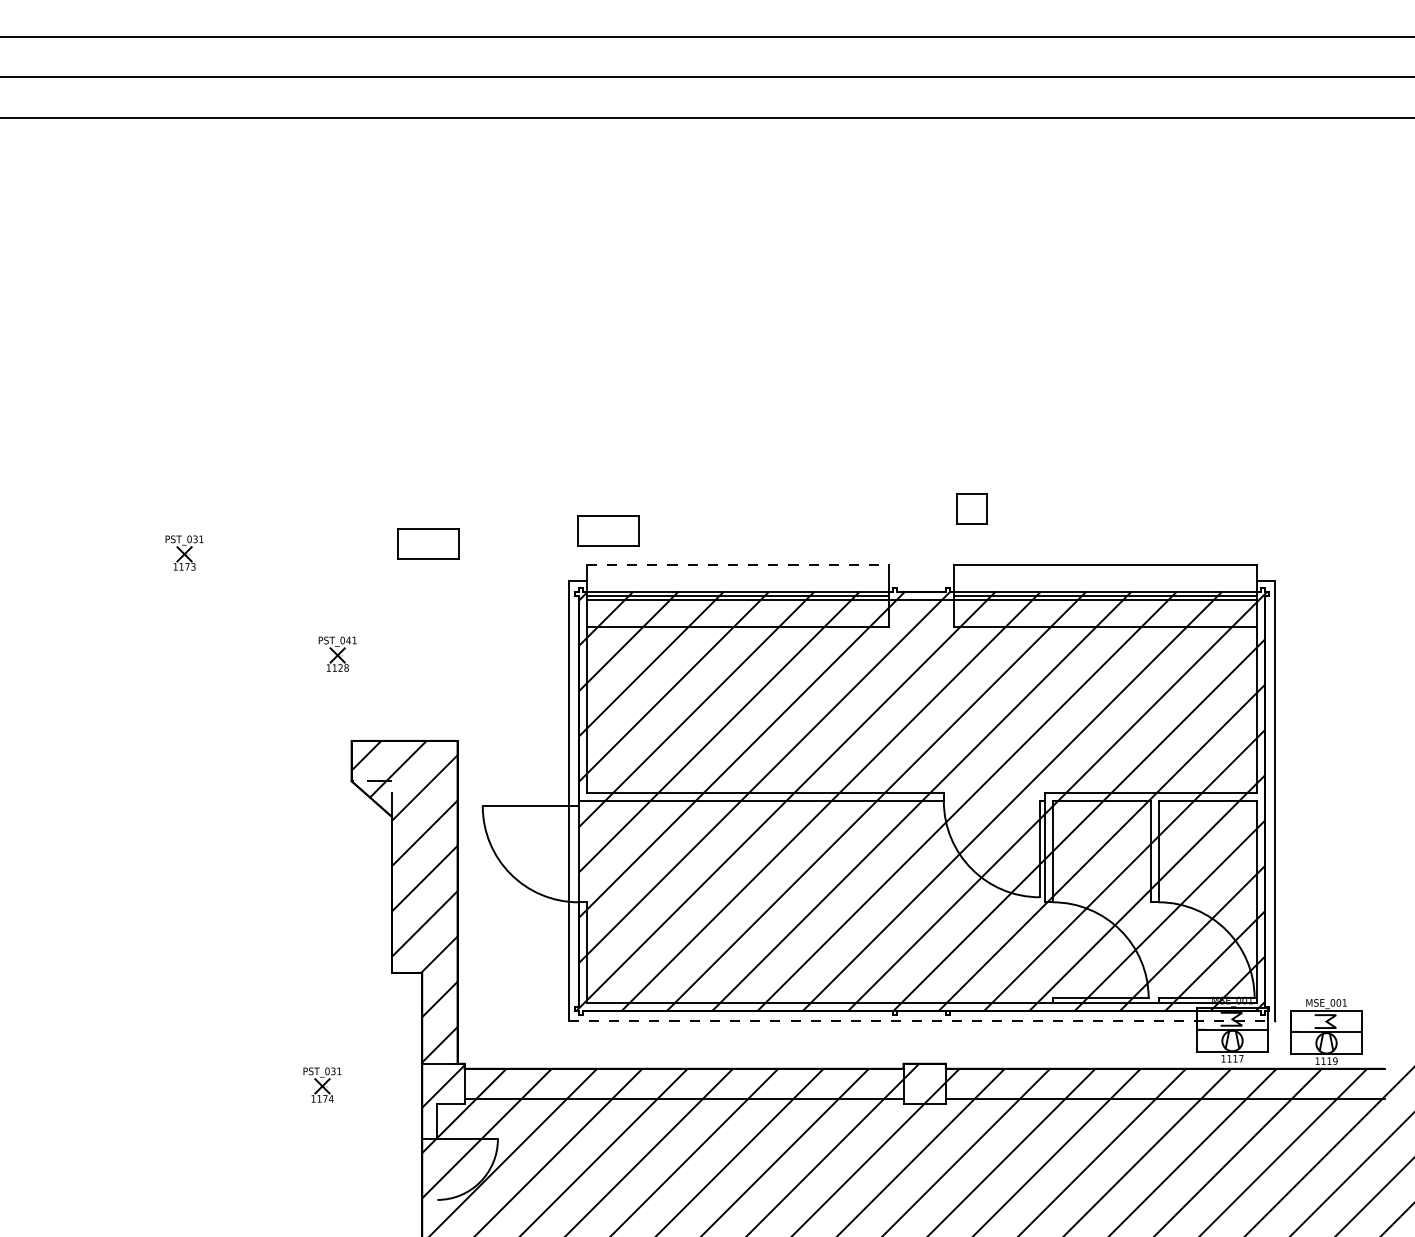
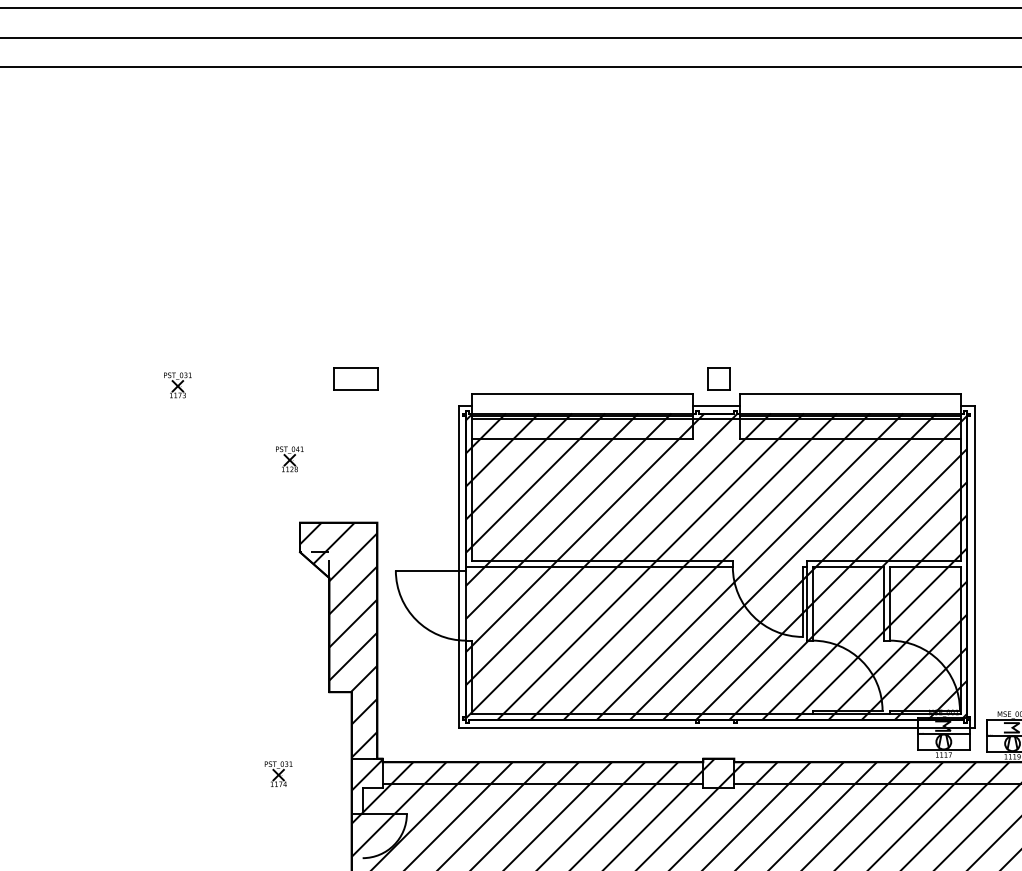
part: (971, 508) -> (718, 378), moved
part: (608, 530) -> (487, 368), removed
line: (738, 565) -> (582, 394), dashed -> solid
line: (921, 581) -> (716, 406), added
line: (922, 1021) -> (717, 727), dashed -> solid

